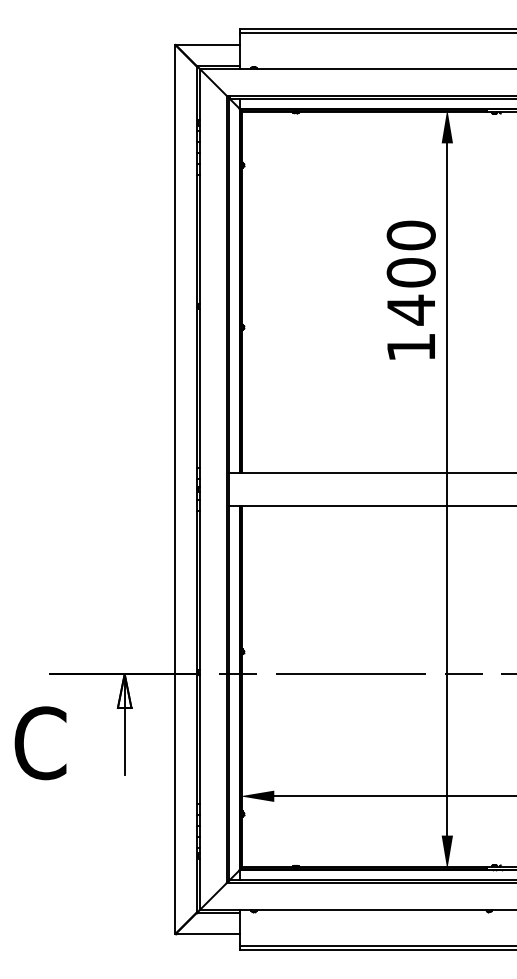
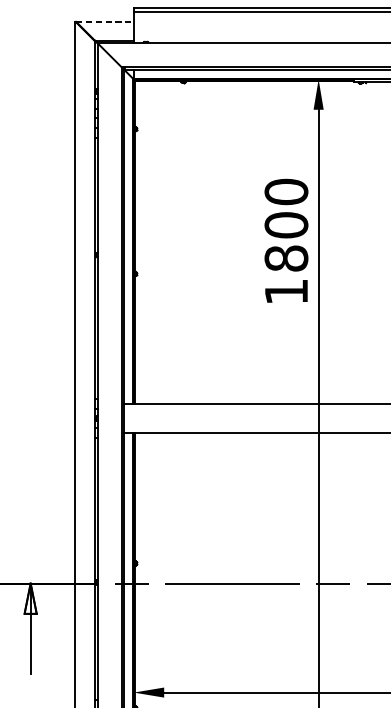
line: (208, 44) -> (105, 21), solid -> dashed
text: (410, 309) -> (285, 258), 1400 -> 1800

